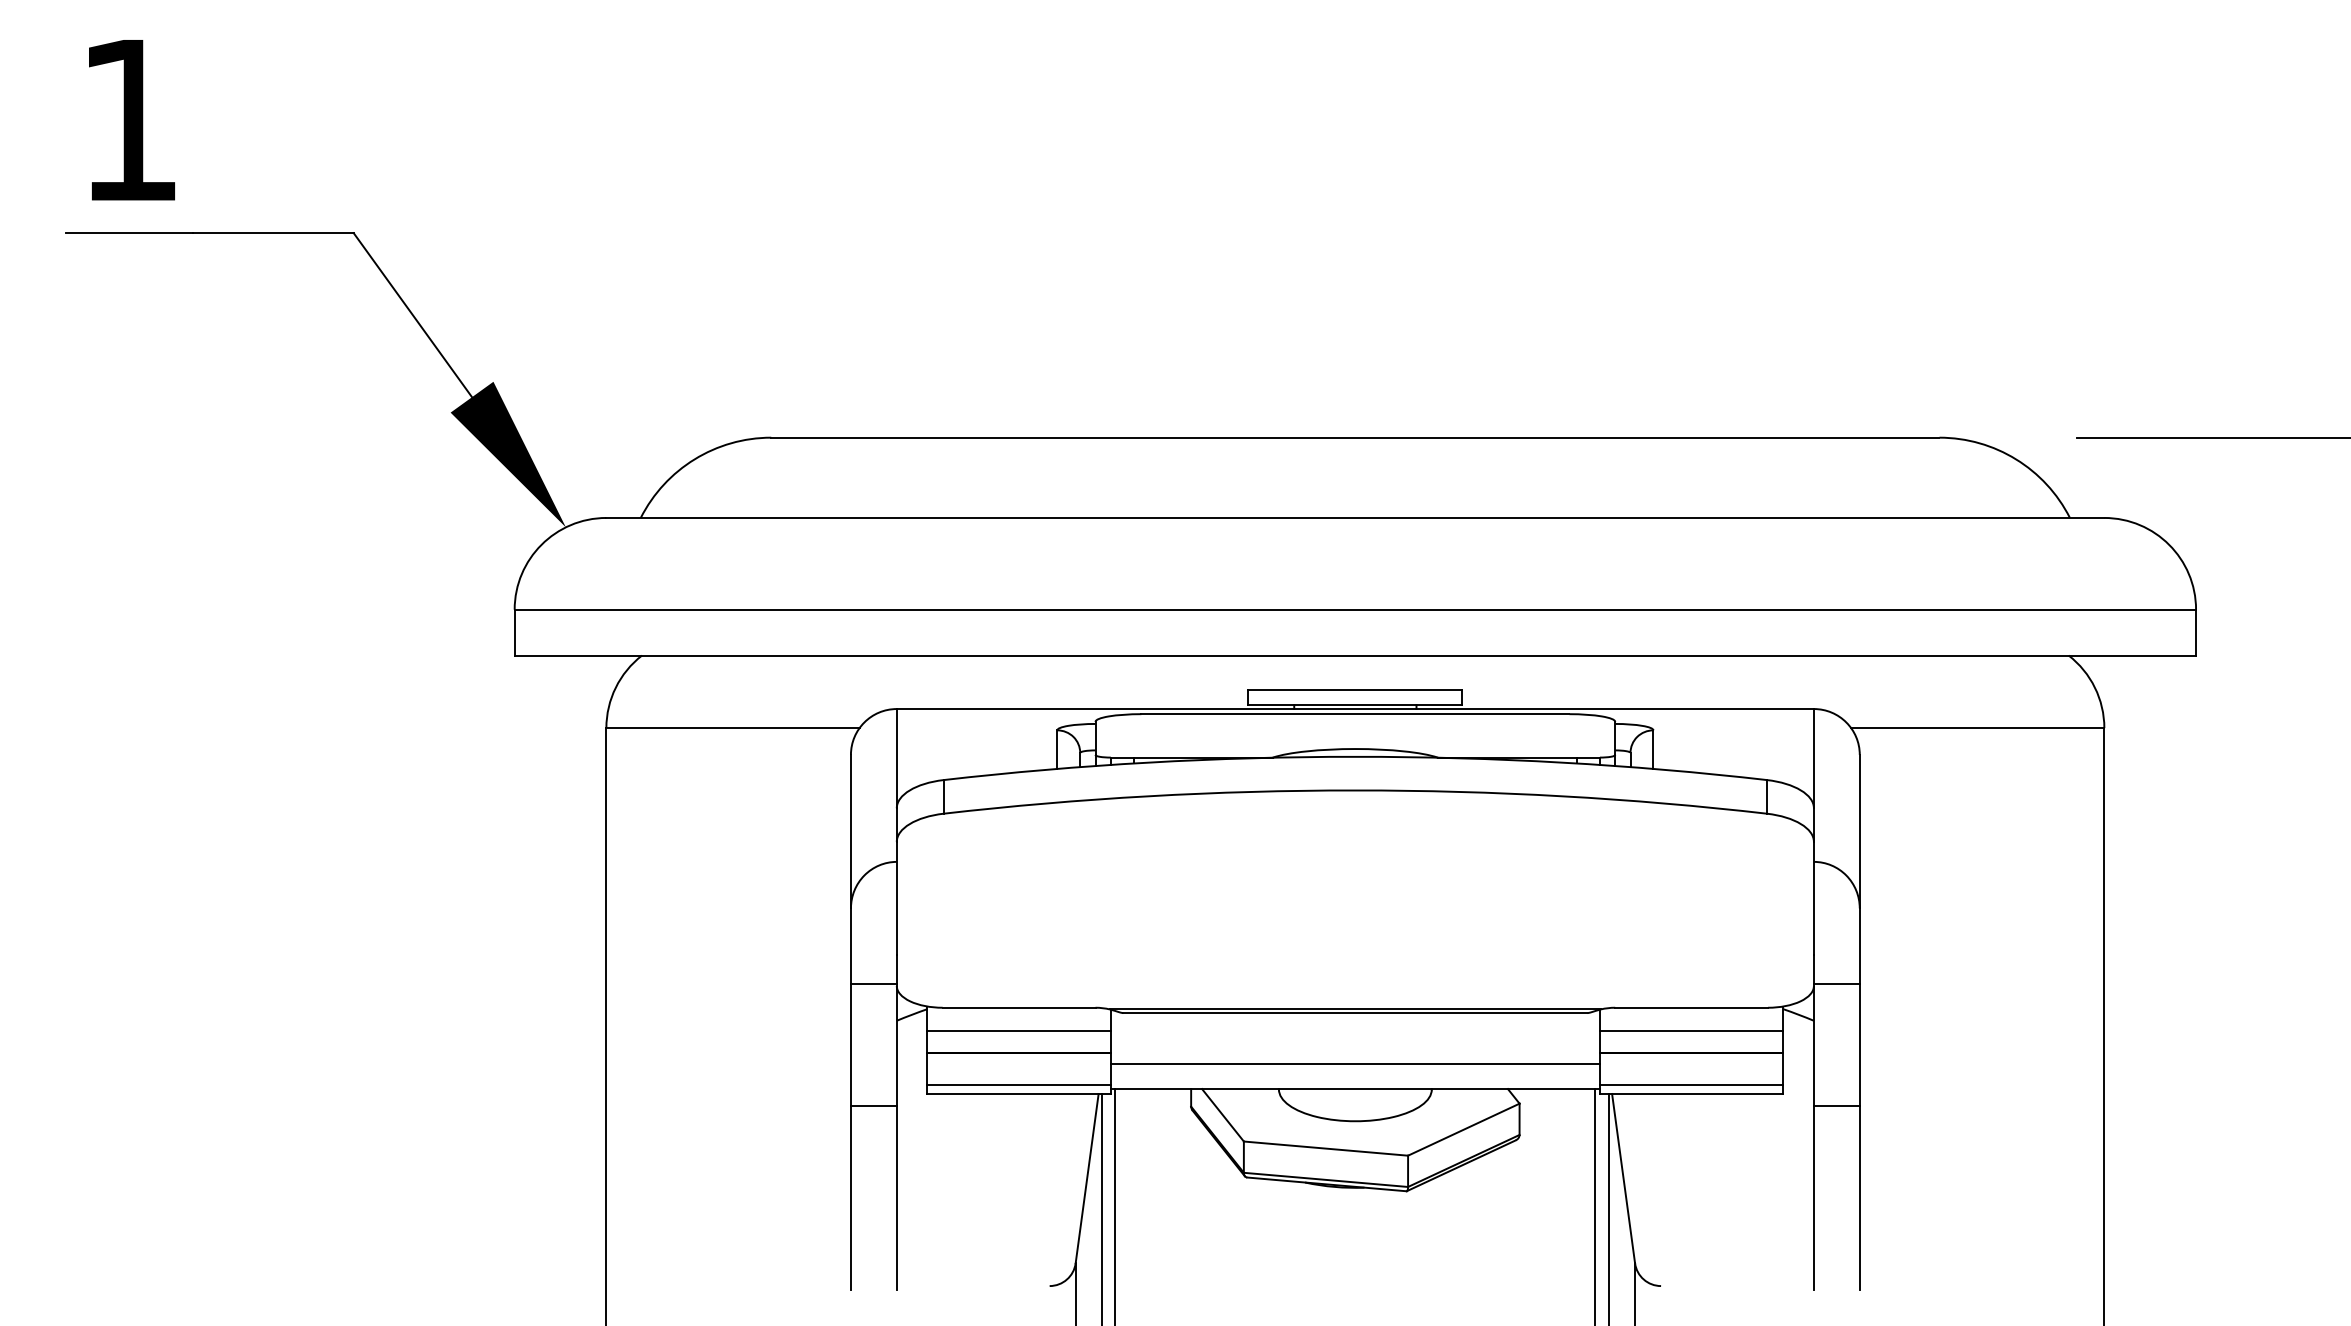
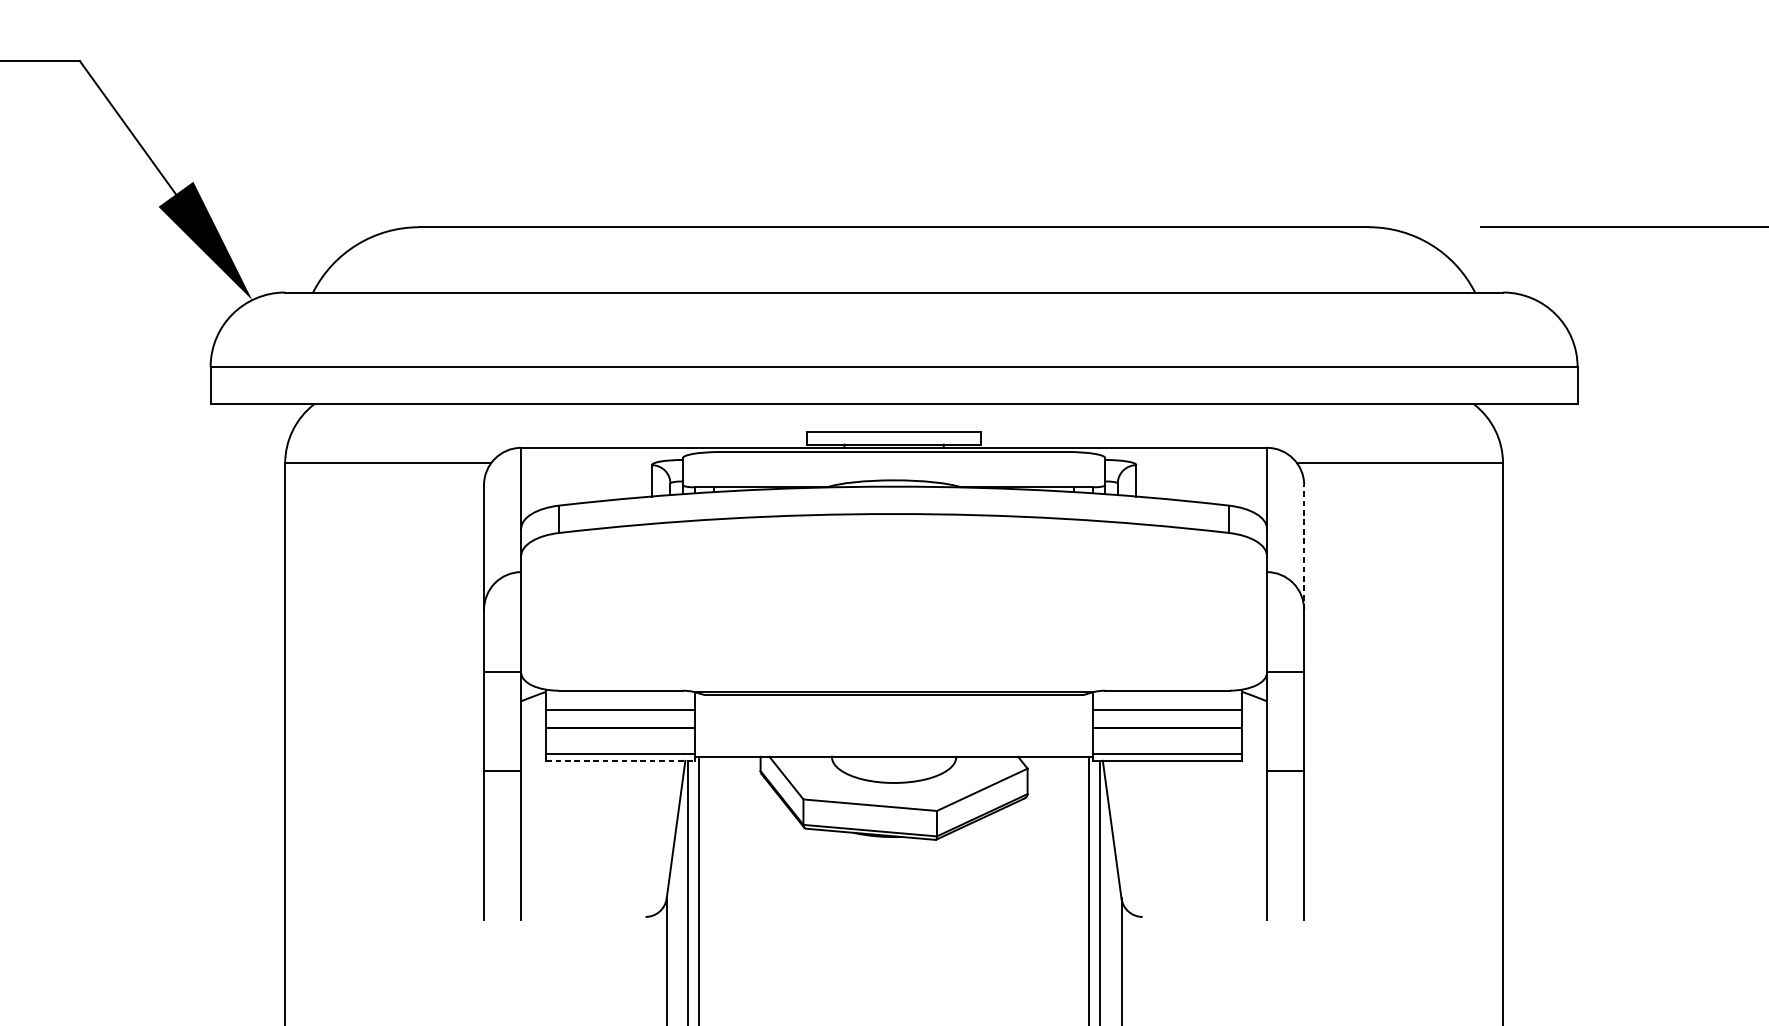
line: (1859, 831) -> (1303, 547), solid -> dashed
line: (1354, 1063) -> (893, 736), removed
line: (1019, 1094) -> (621, 761), solid -> dashed

